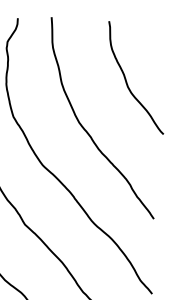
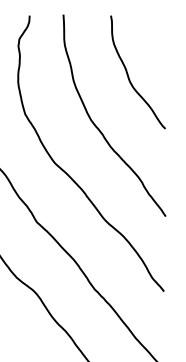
curve: (127, 82) -> (129, 76), moved

